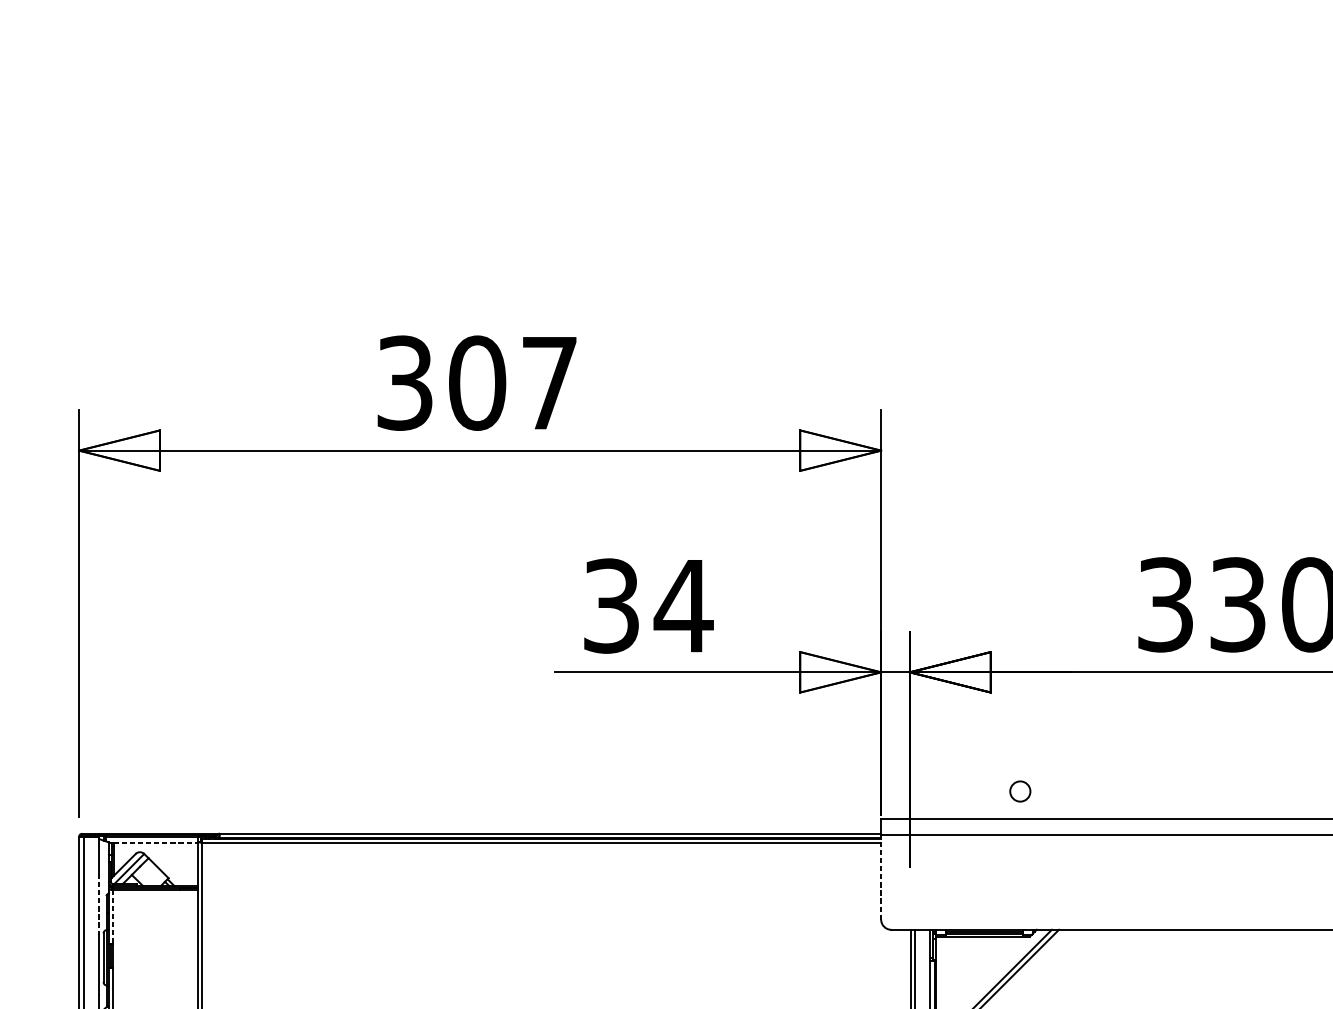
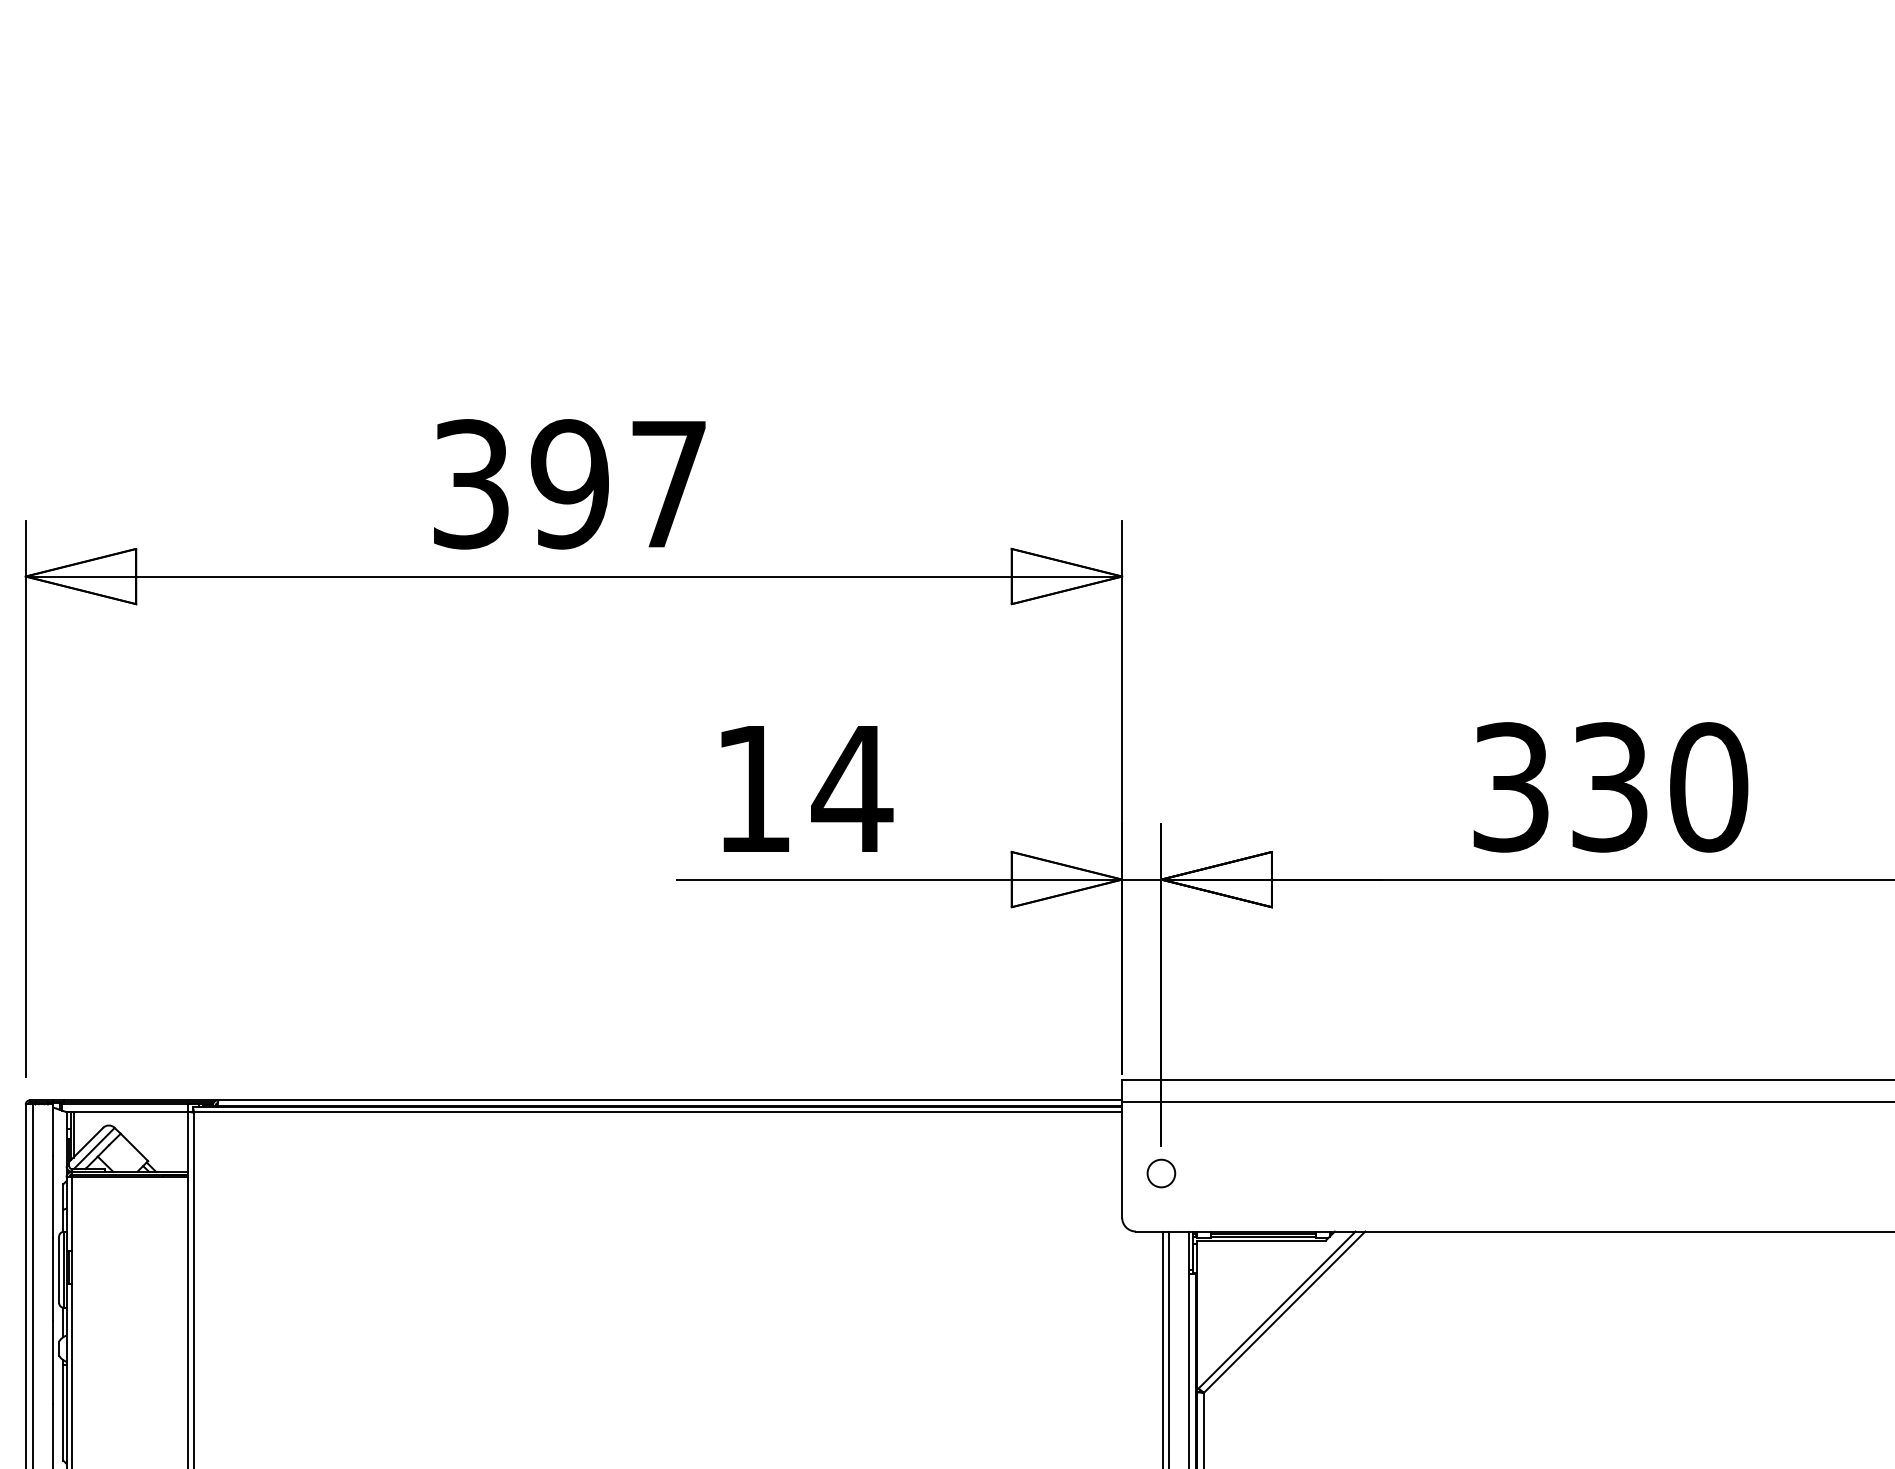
text: (476, 383) -> (569, 484), 307 -> 397
text: (611, 605) -> (753, 788), 34 -> 14
circle: (1020, 791) -> (1161, 1173), moved
line: (156, 842) -> (131, 1112), dashed -> solid
line: (881, 877) -> (1122, 1159), dashed -> solid
line: (99, 904) -> (53, 1197), dashed -> solid
line: (113, 917) -> (72, 1214), dashed -> solid

